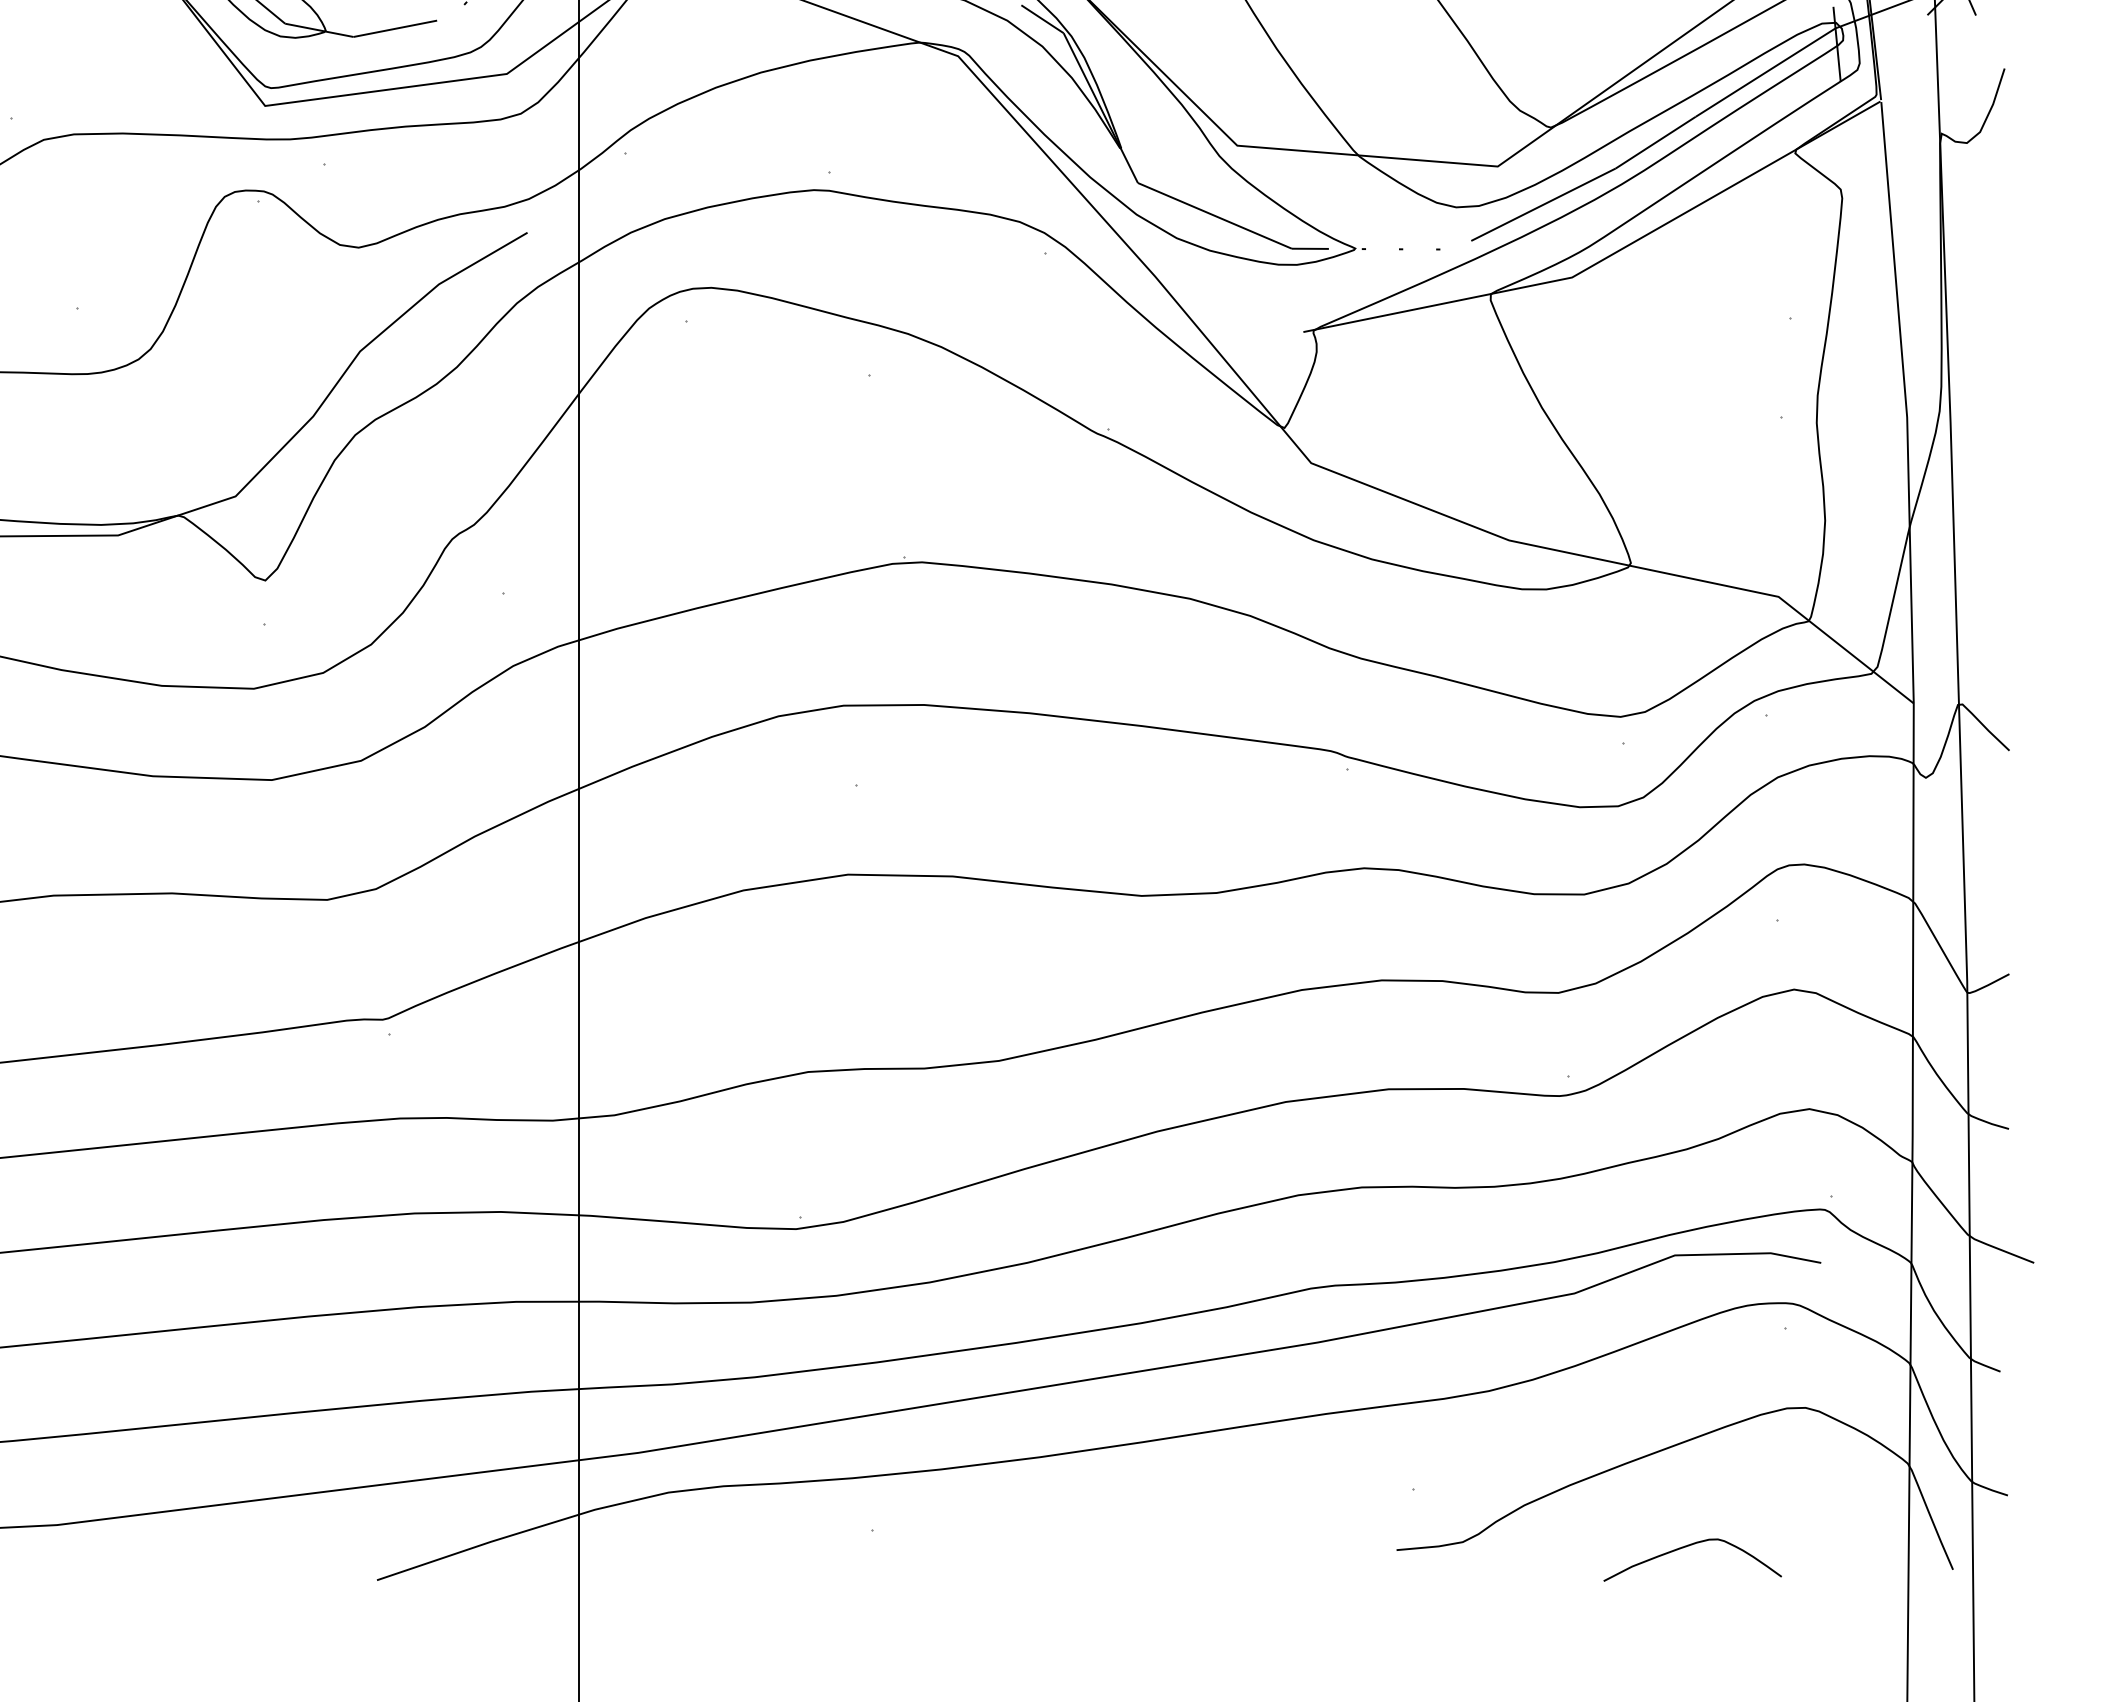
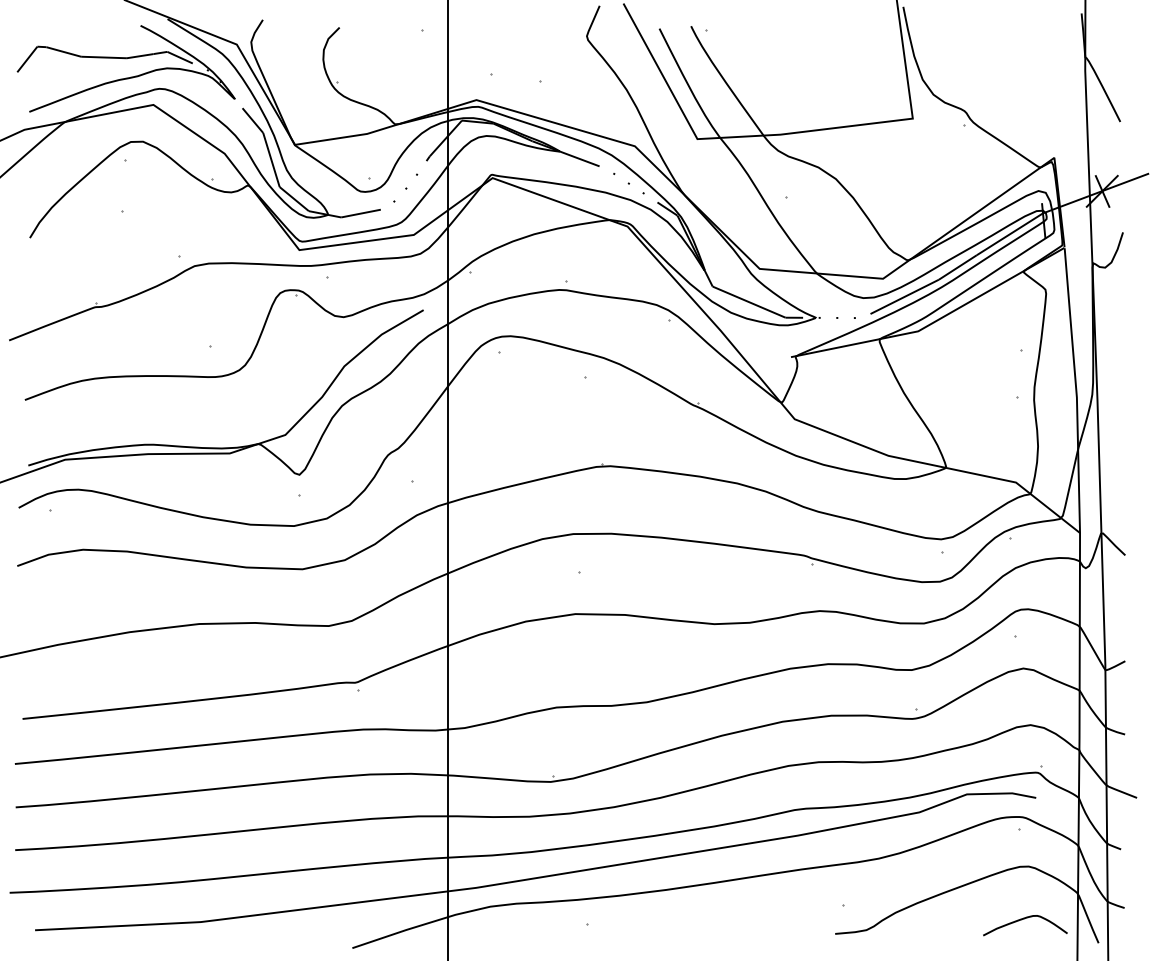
curve: (1690, 1547) -> (1024, 919), moved

